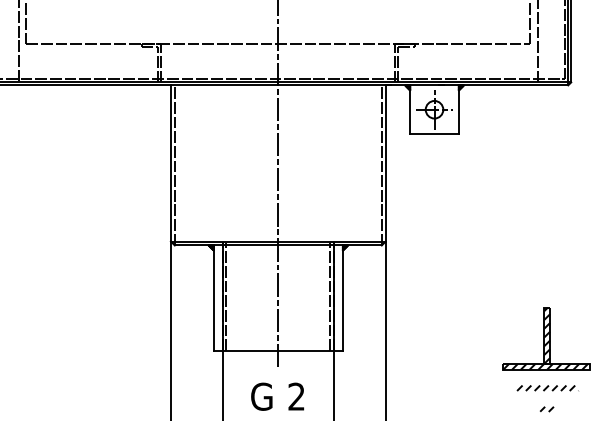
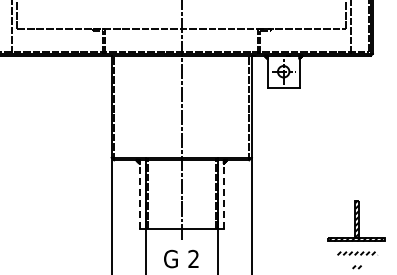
line: (213, 297) -> (139, 194), solid -> dashed
line: (342, 297) -> (223, 194), solid -> dashed

